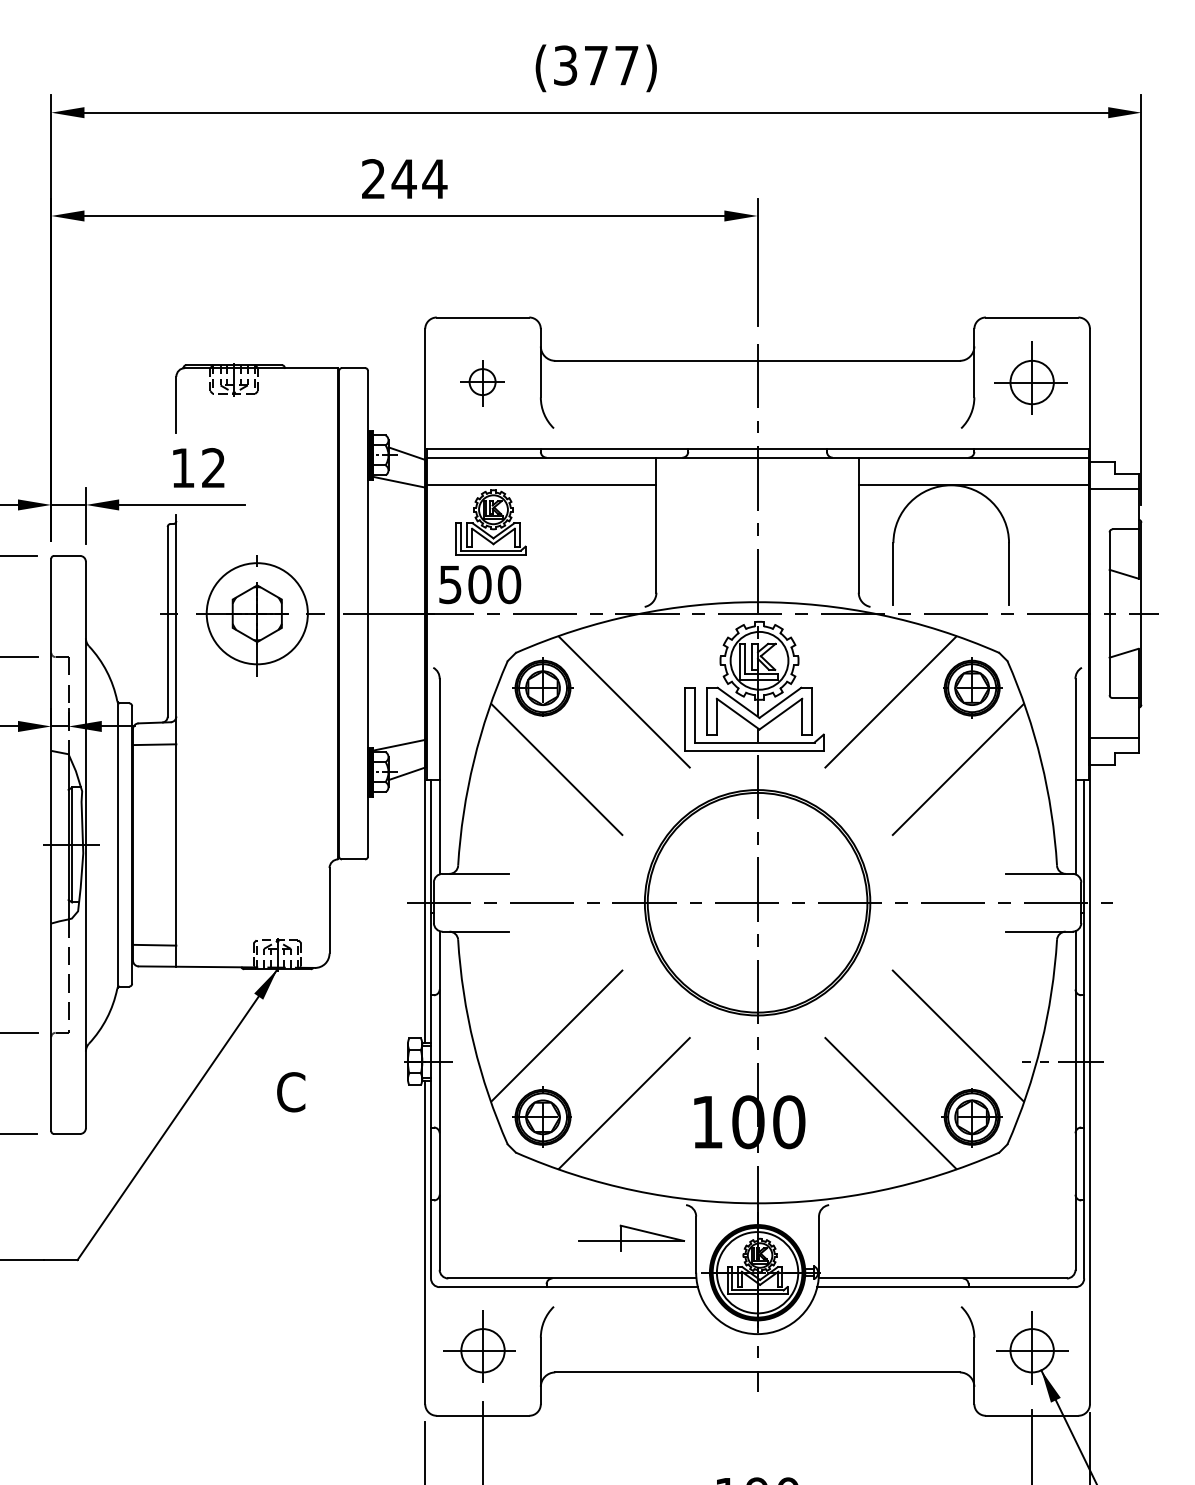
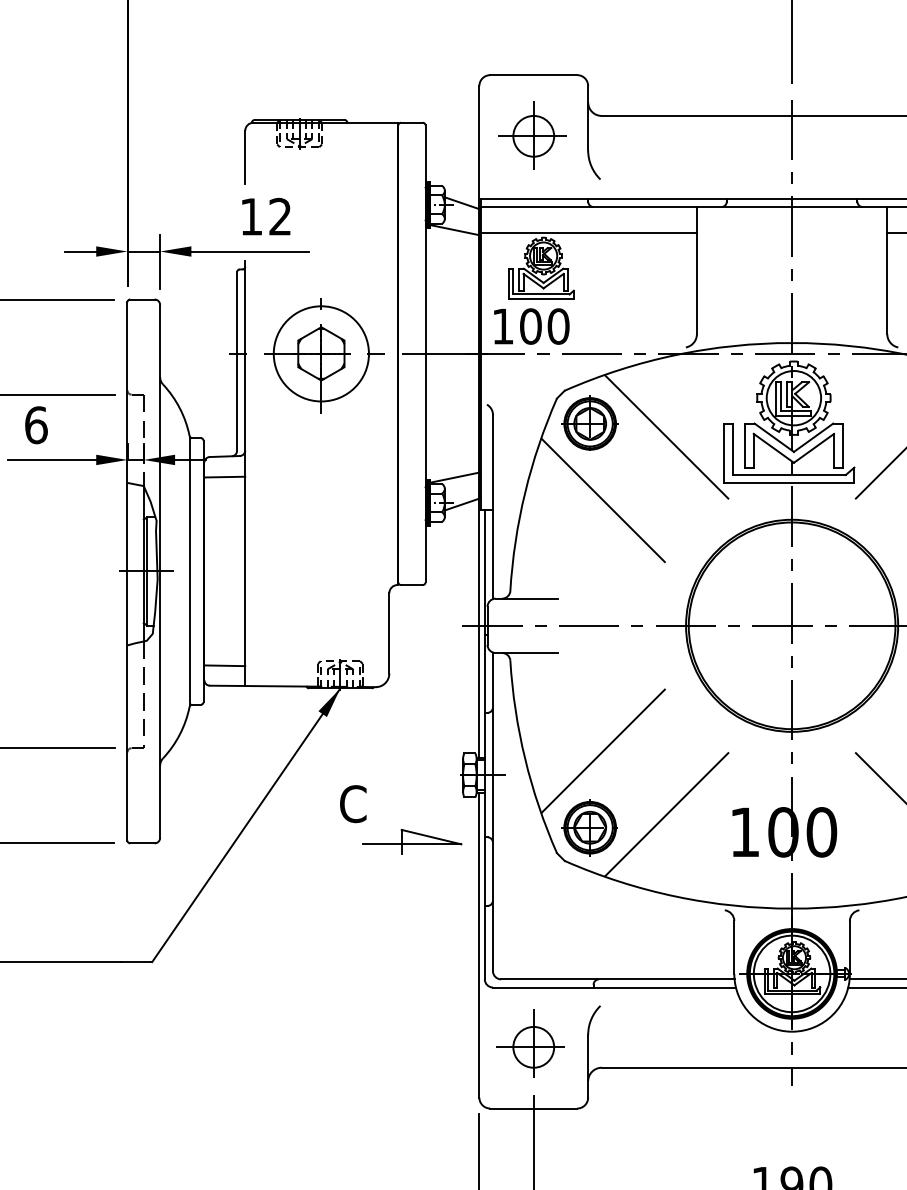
part: (481, 381) -> (532, 135), size x1.67
text: (450, 585) -> (503, 327), 500 -> 100
part: (631, 1237) -> (411, 841), moved

